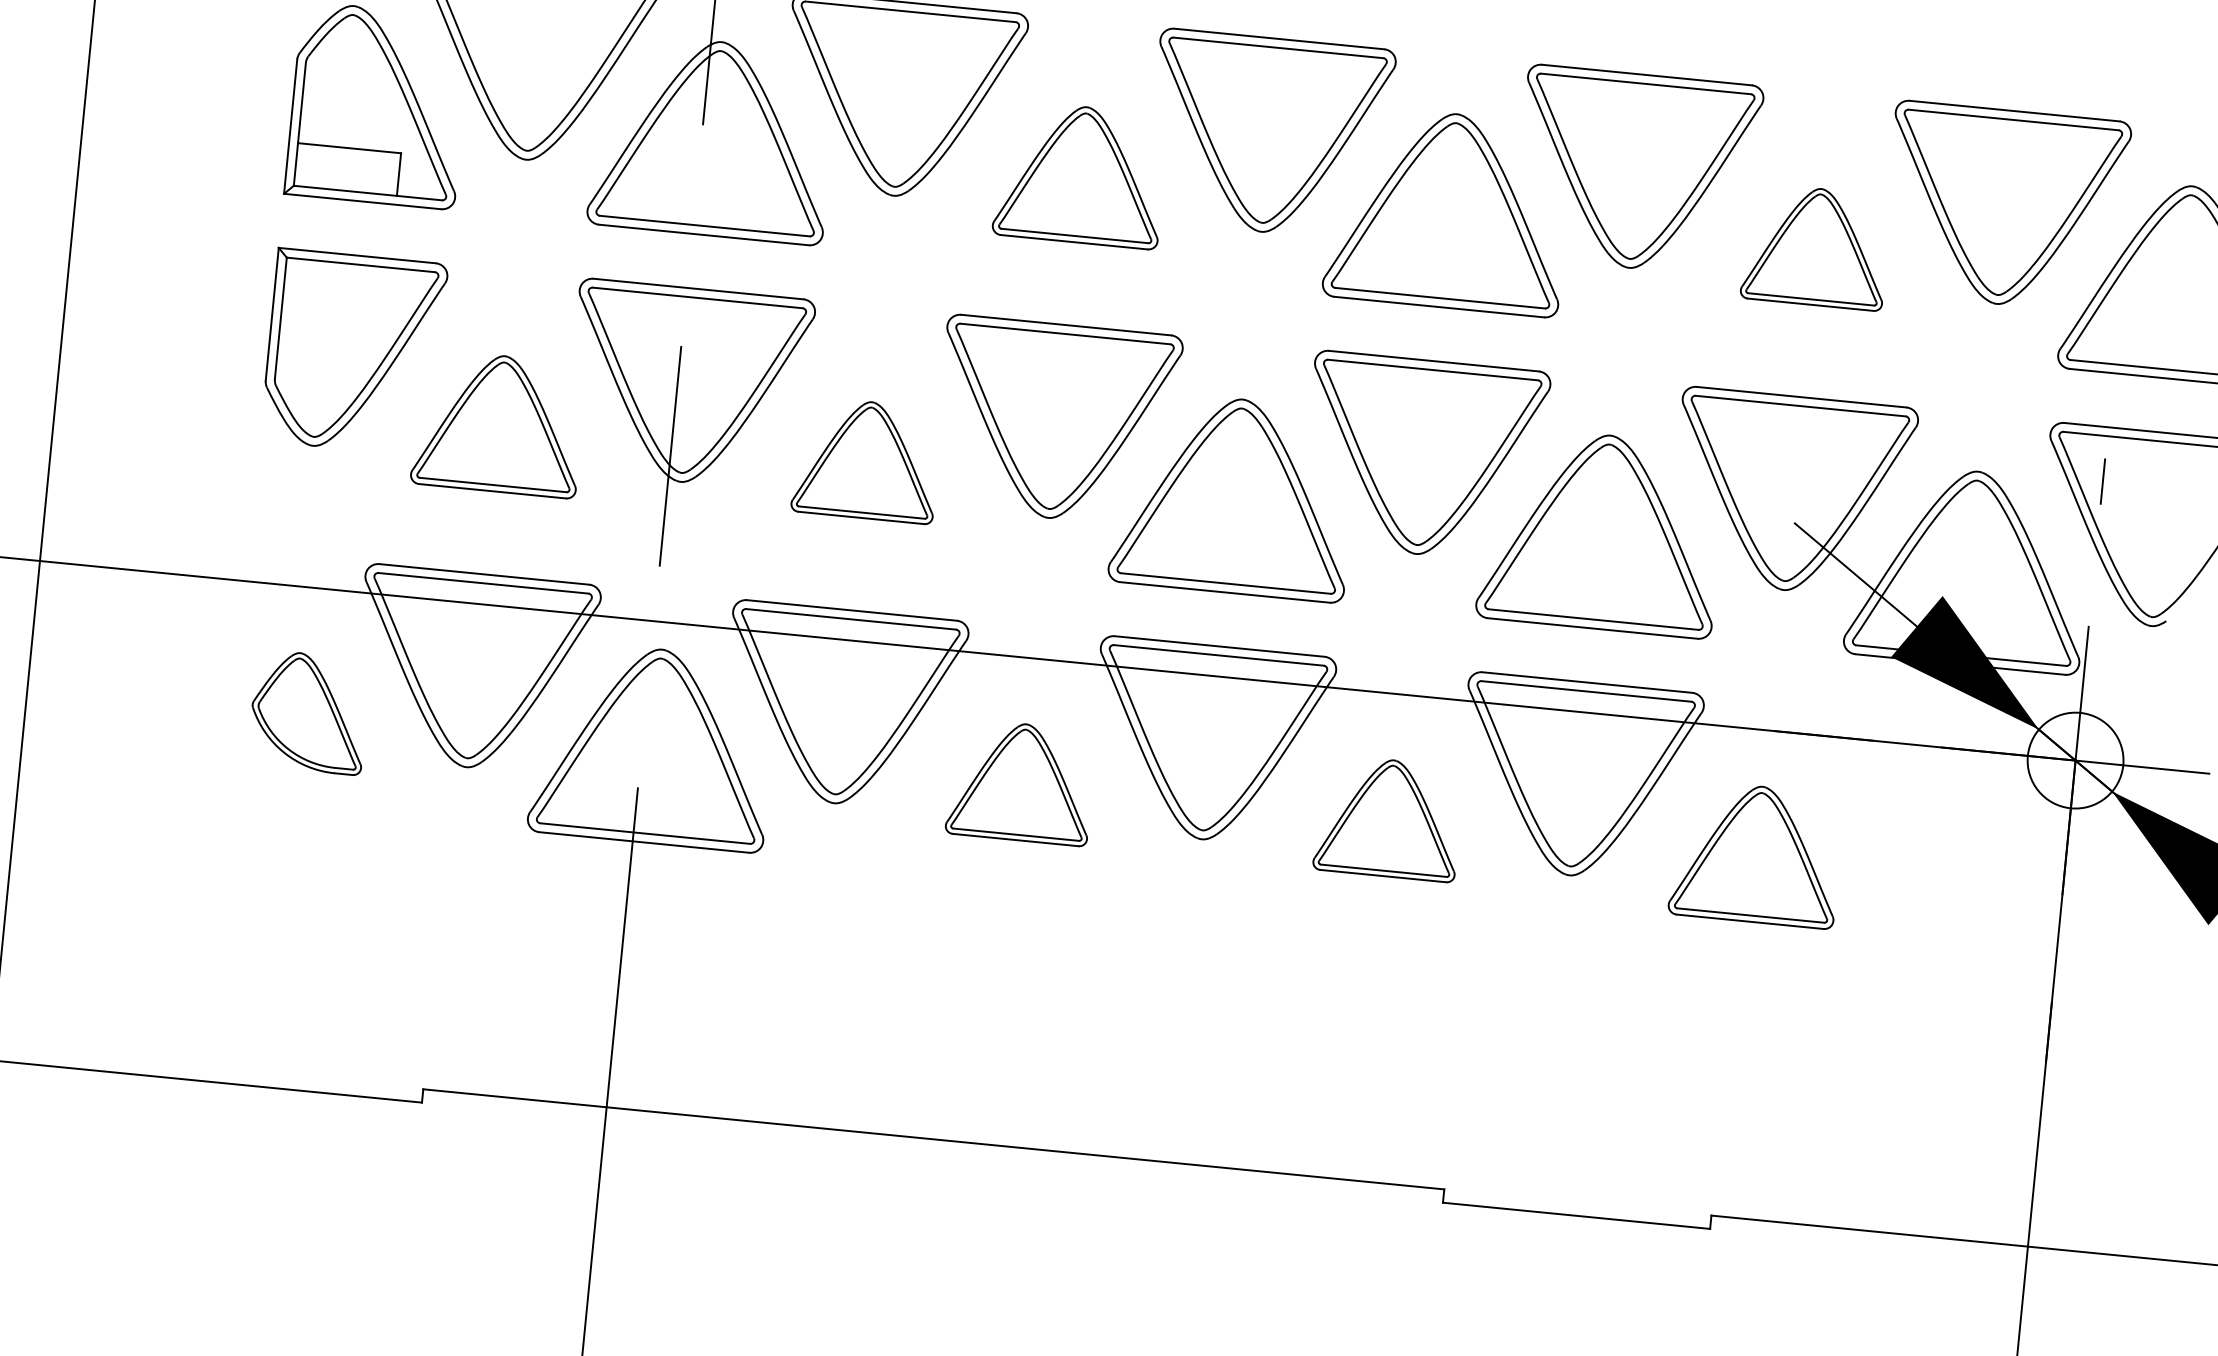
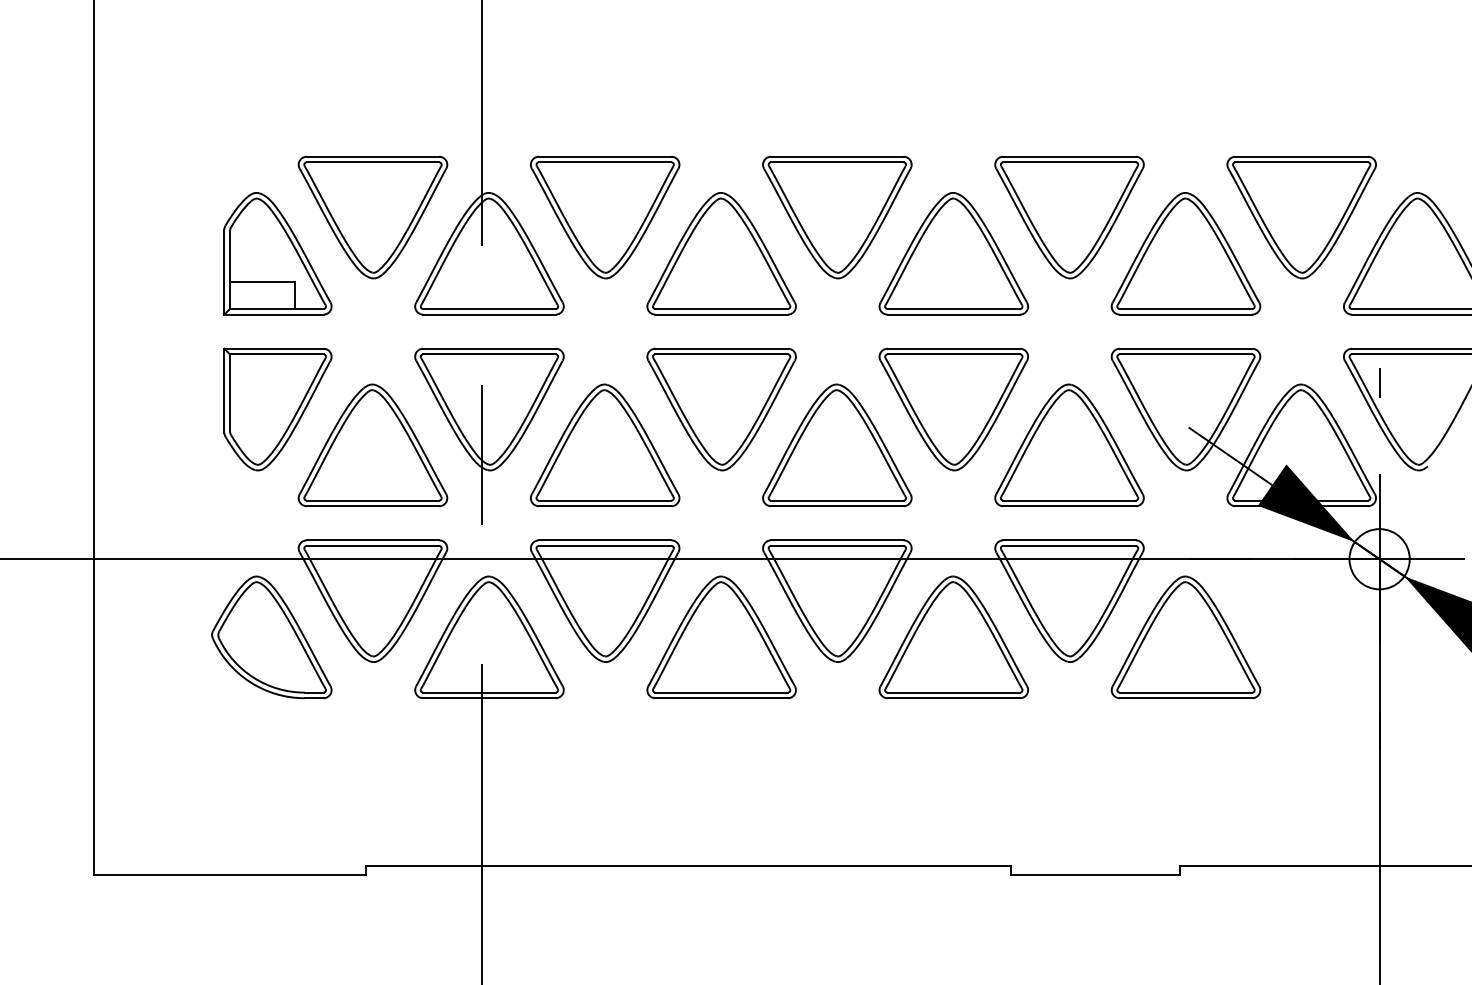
part: (1080, 174) -> (721, 253), size x1.43
part: (1815, 246) -> (1185, 253), size x1.67
part: (498, 422) -> (372, 444), size x1.43
part: (867, 460) -> (605, 445), size x1.67
part: (308, 712) -> (271, 637), size x1.67
part: (1021, 782) -> (721, 637), size x1.67
part: (1388, 818) -> (953, 637), size x1.67
part: (1755, 854) -> (1185, 637), size x1.43

